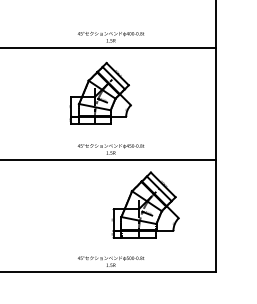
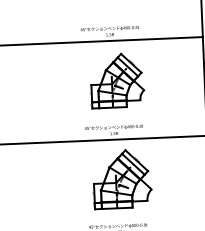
part: (100, 92) -> (116, 80), moved
part: (145, 204) -> (121, 178), moved

